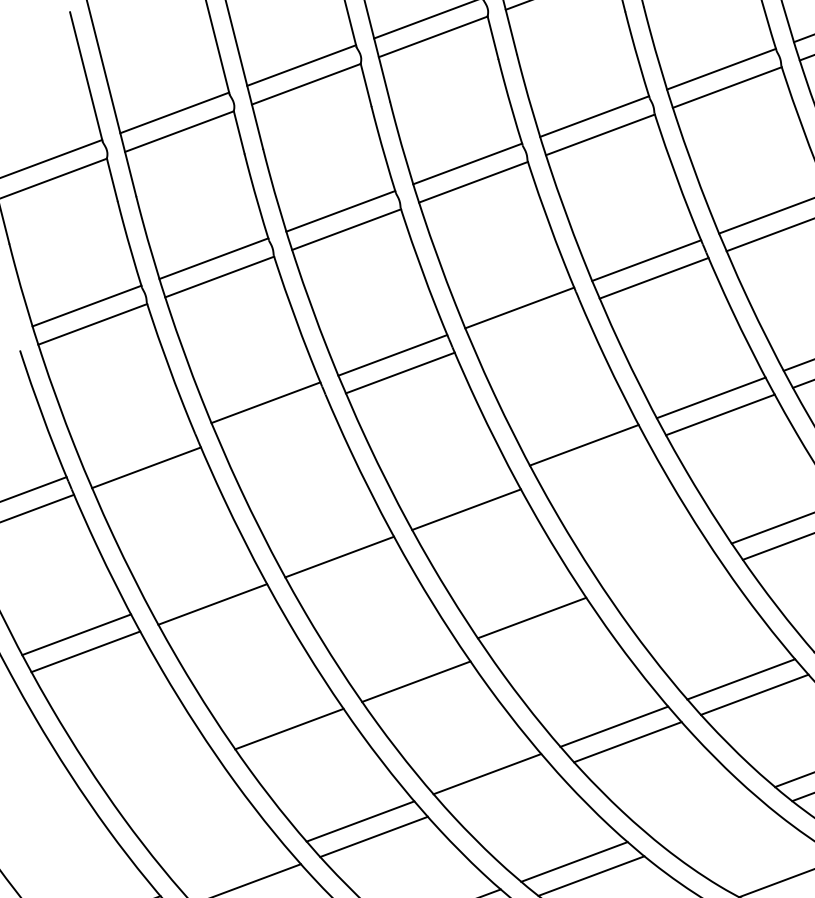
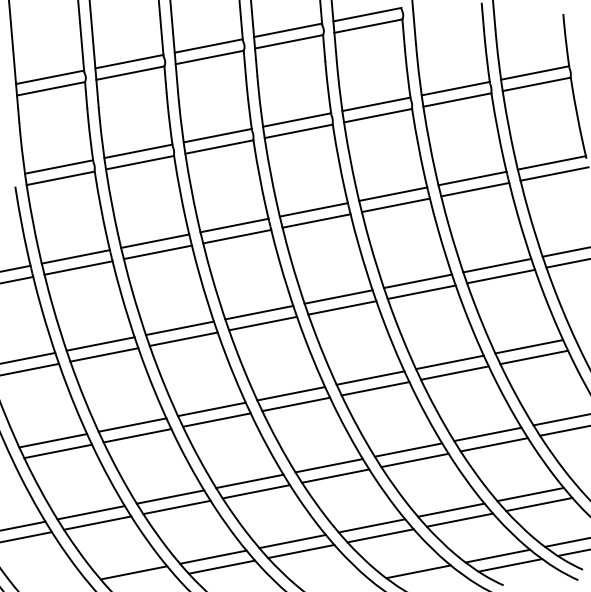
line: (526, 324) -> (316, 220), added
line: (272, 420) -> (157, 252), added
line: (138, 449) -> (75, 256), added
line: (593, 461) -> (342, 307), added
line: (457, 492) -> (259, 312), added
line: (329, 540) -> (179, 328), added
line: (658, 569) -> (370, 377), added
line: (203, 586) -> (100, 343), added
line: (669, 586) -> (375, 388), added
line: (543, 634) -> (296, 404), added
line: (404, 665) -> (211, 409), added
line: (278, 711) -> (132, 424), added
line: (151, 759) -> (53, 440), added
line: (163, 776) -> (58, 451), added
line: (499, 789) -> (255, 491), added
line: (700, 814) -> (371, 525), added
line: (718, 828) -> (380, 535), added
line: (232, 868) -> (90, 512), added

